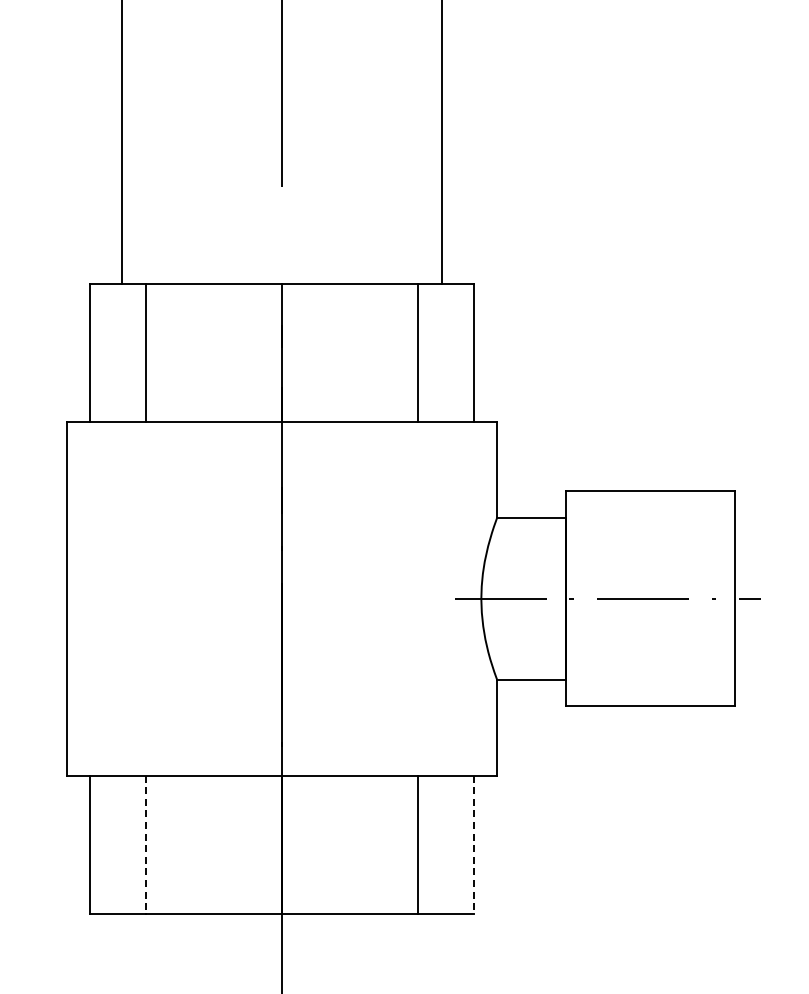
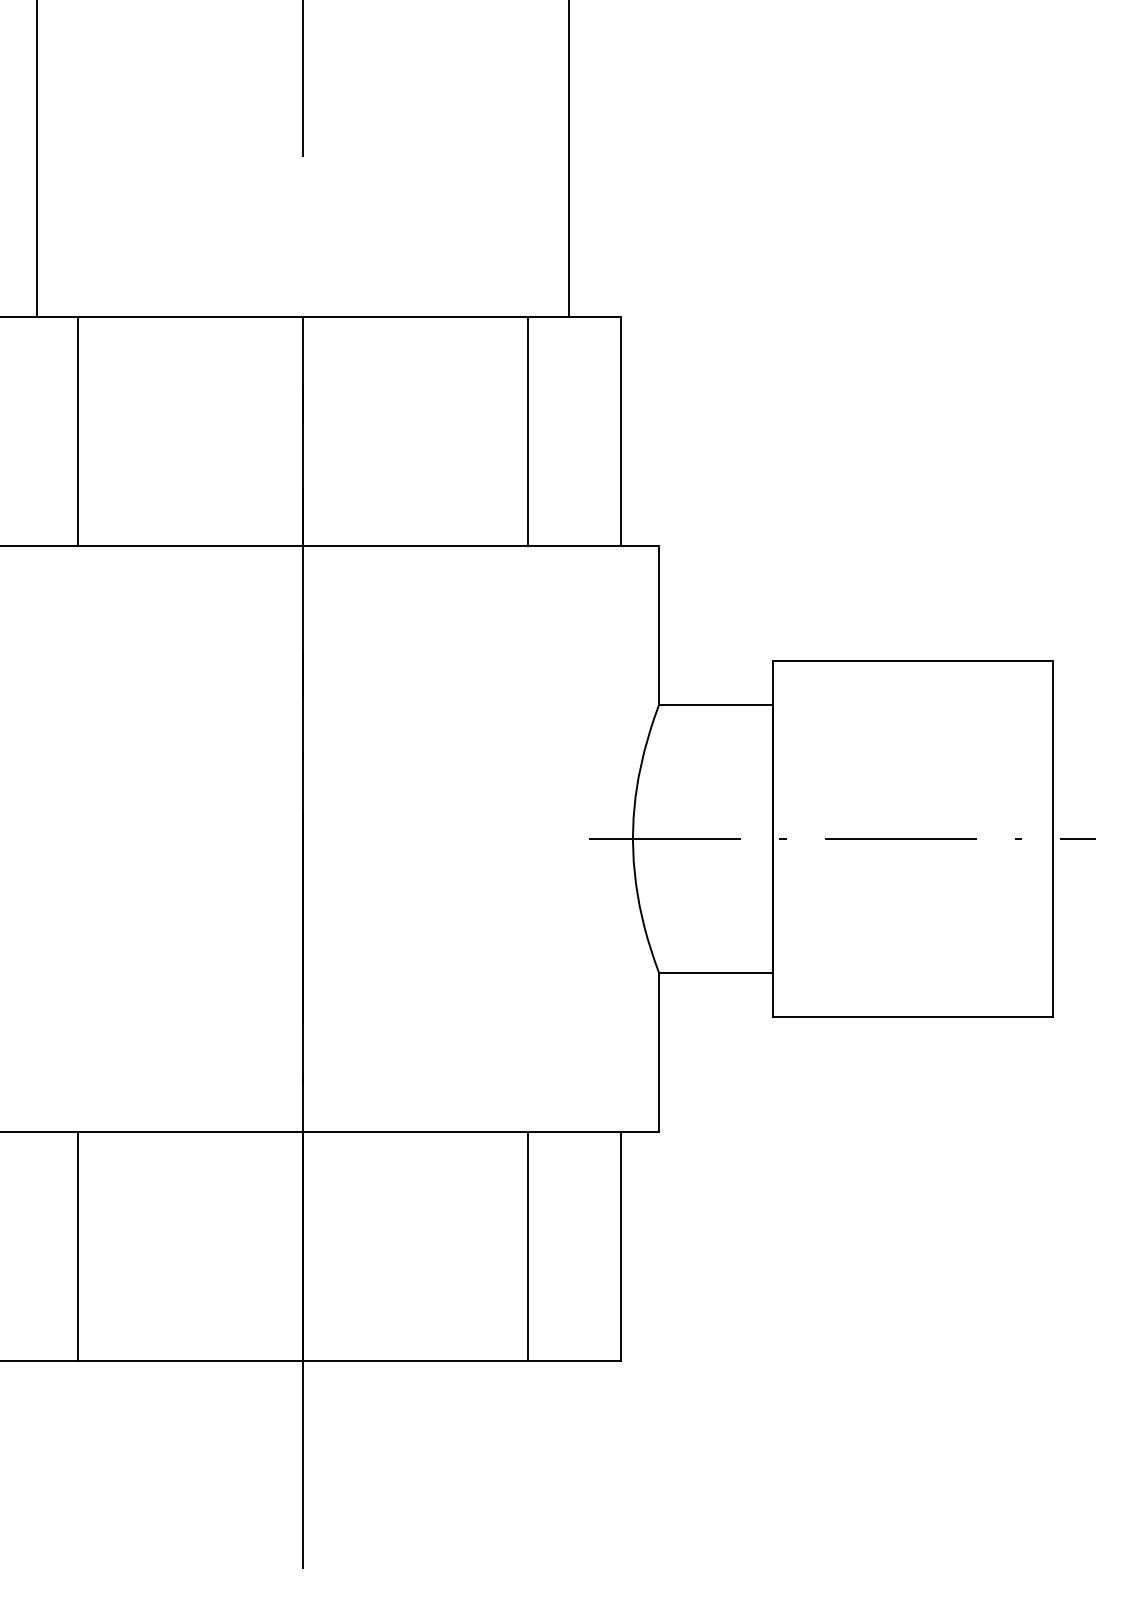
line: (146, 845) -> (78, 1247), dashed -> solid
line: (474, 845) -> (621, 1247), dashed -> solid

